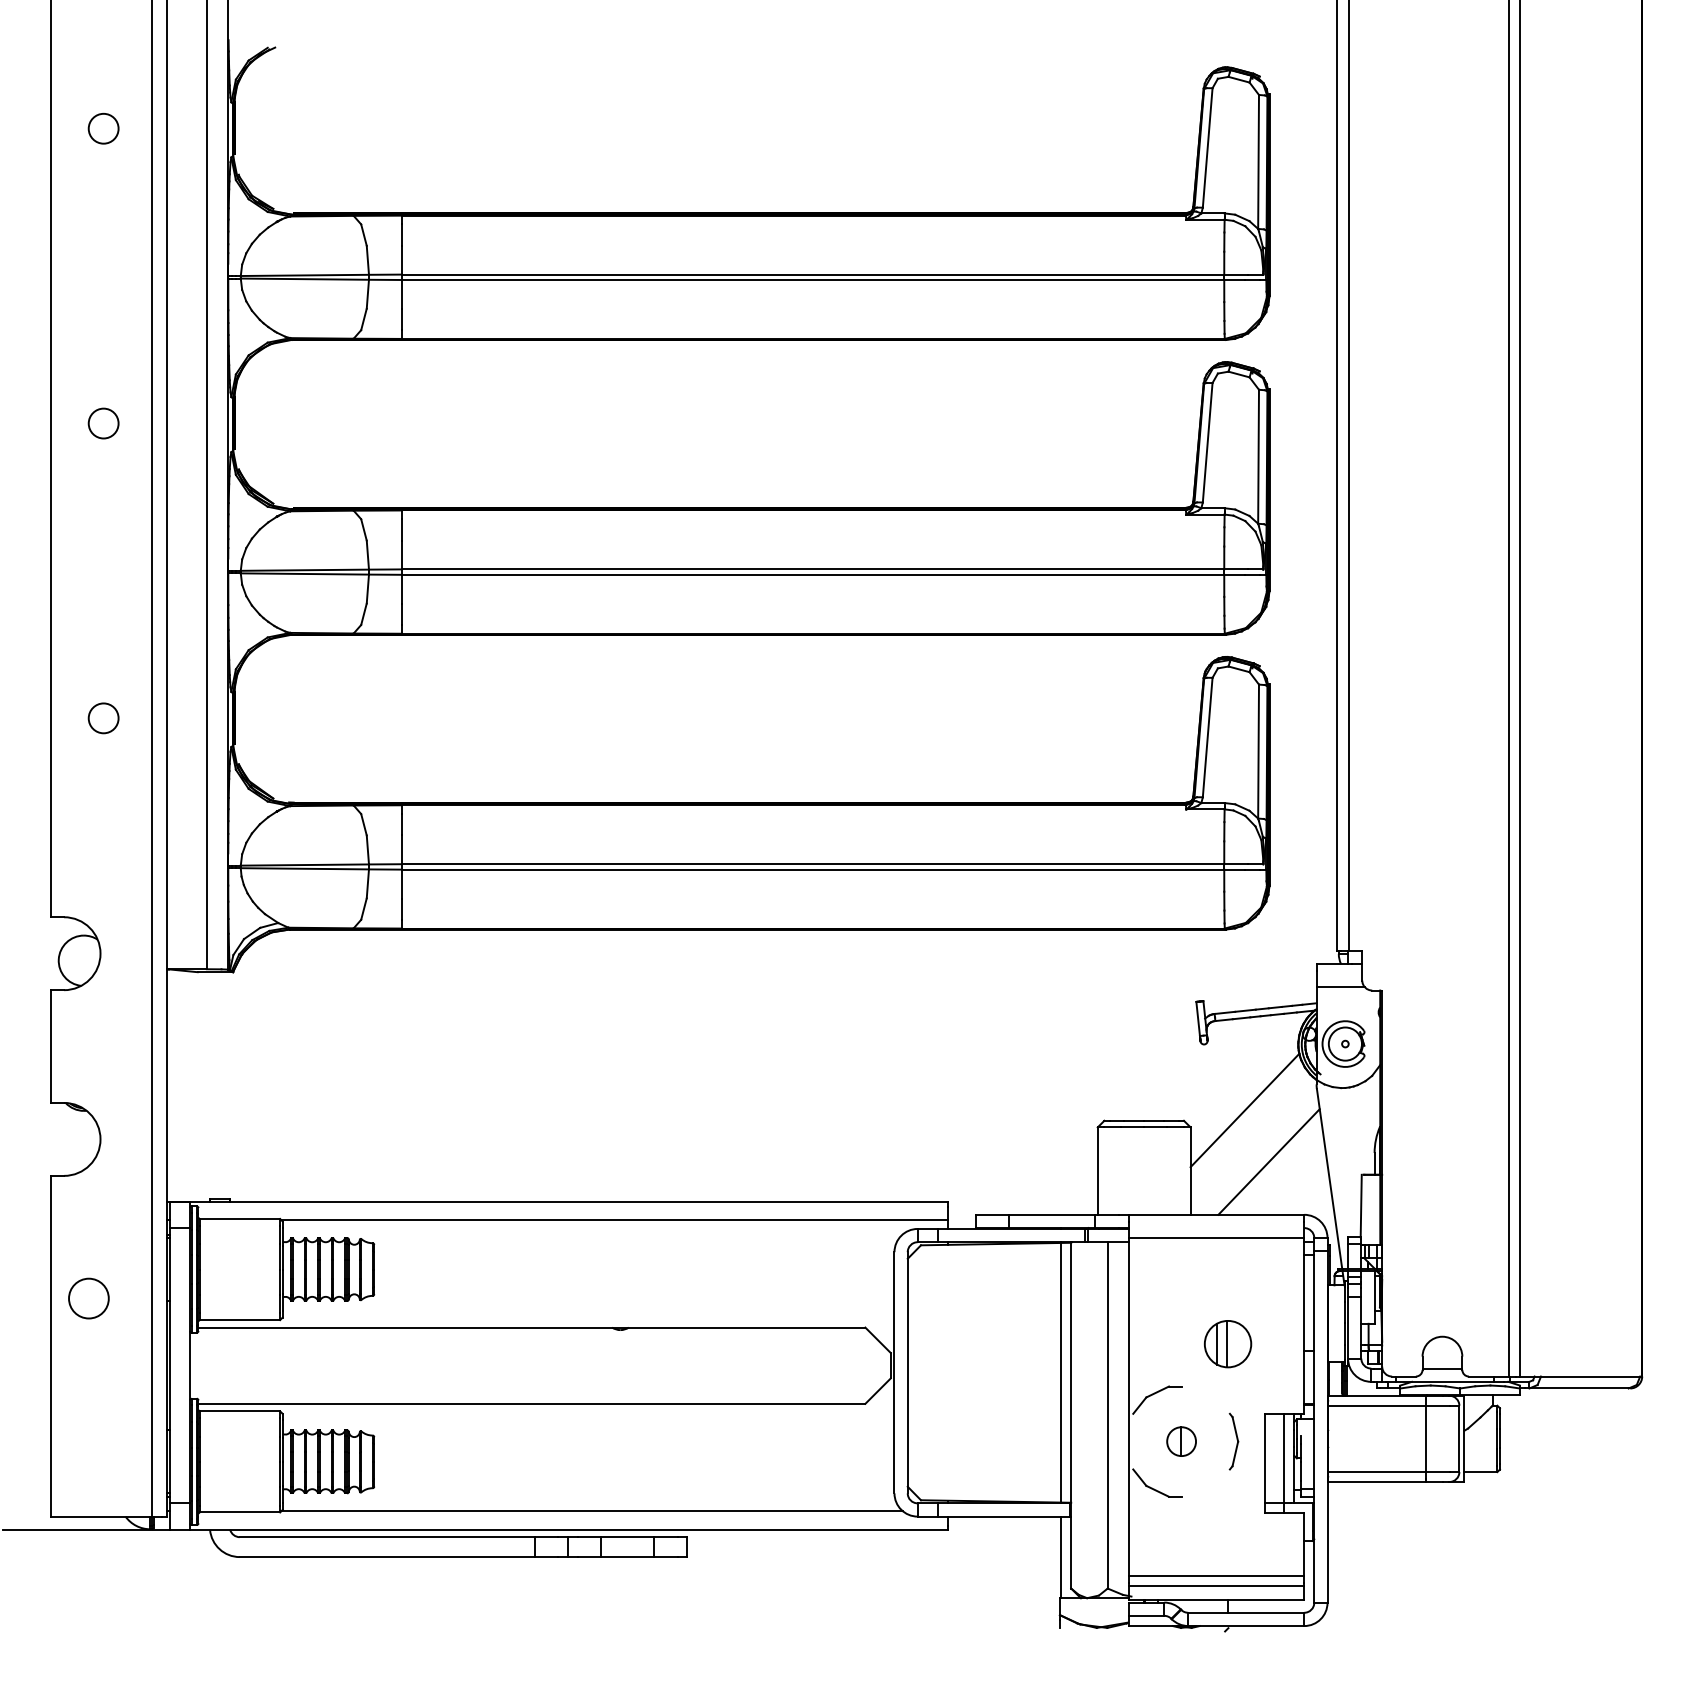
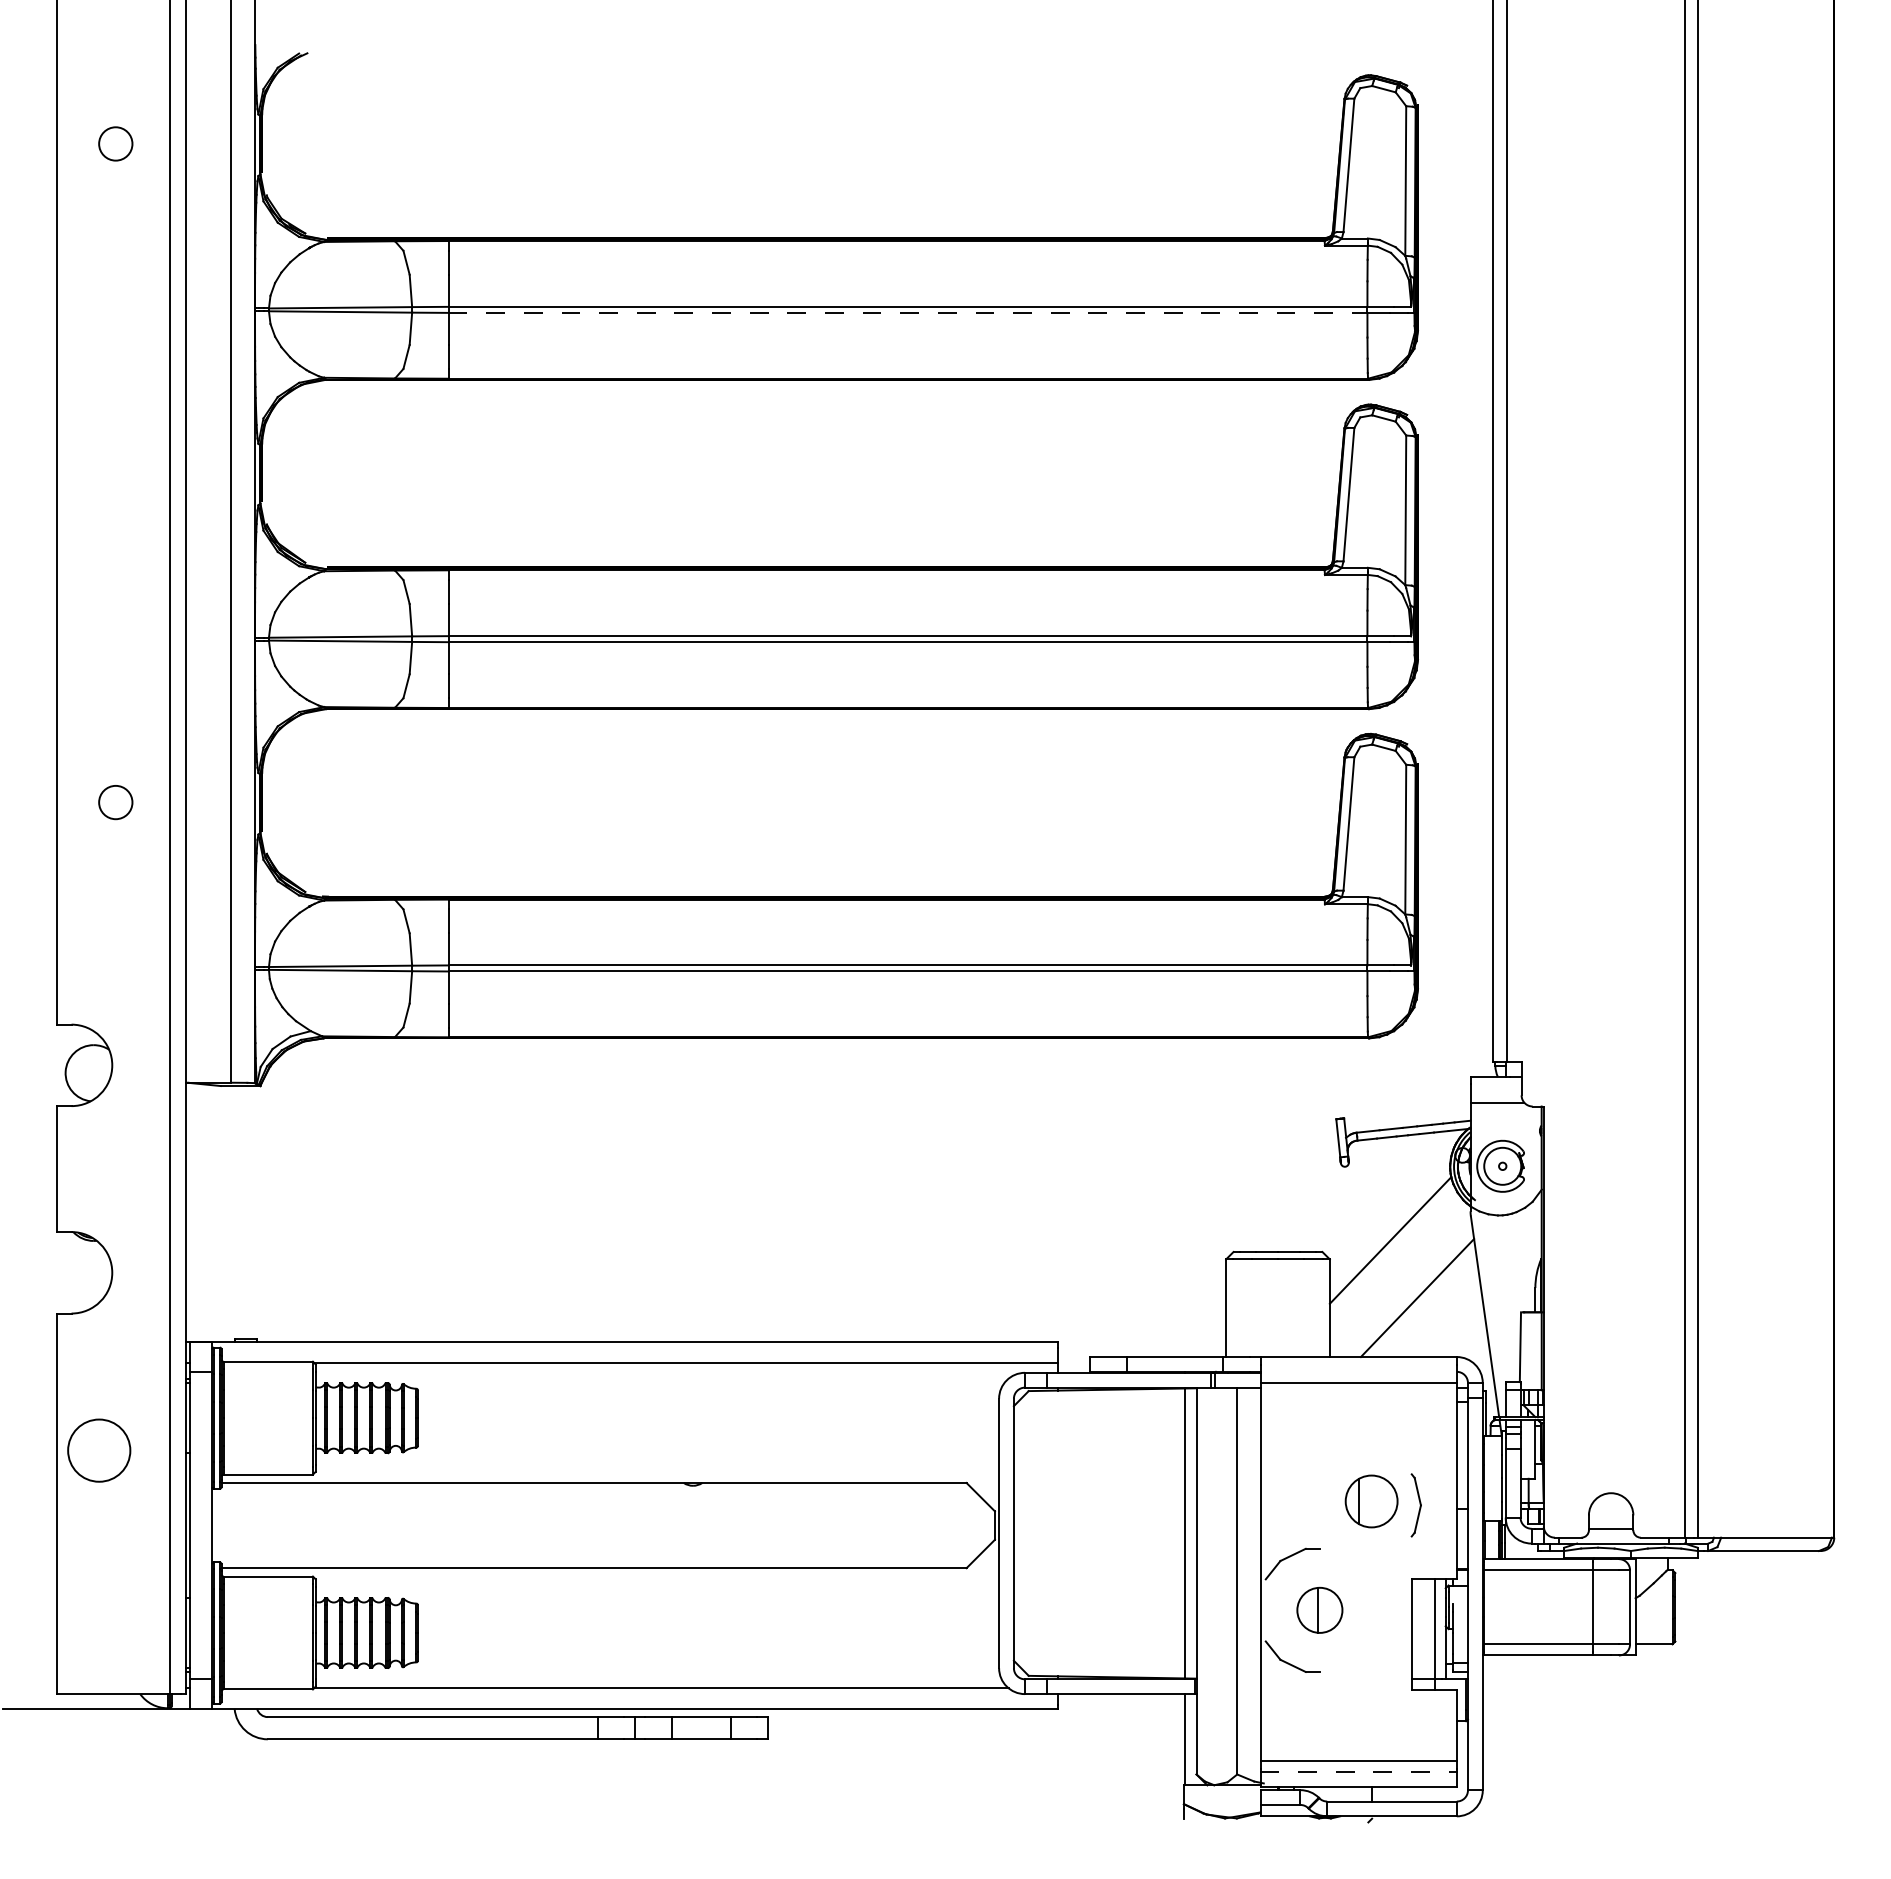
line: (813, 279) -> (908, 312), solid -> dashed
circle: (103, 422) -> (115, 472), removed
circle: (89, 1298) -> (99, 1450), size x1.4
line: (1227, 1344) -> (1370, 1501), removed
part: (1181, 1441) -> (1319, 1610), size x1.4
part: (1233, 1441) -> (1415, 1505), moved
line: (1217, 1585) -> (1359, 1771), solid -> dashed

